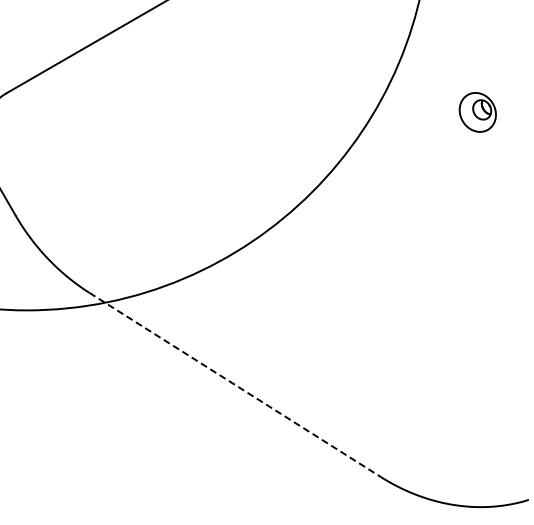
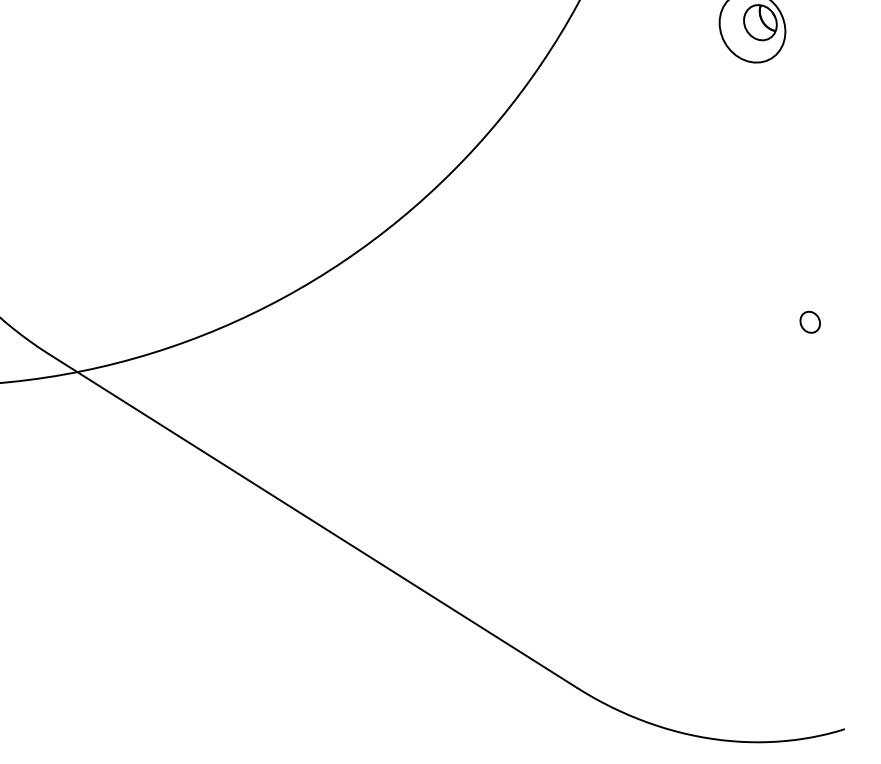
part: (509, 274) -> (809, 320), added
line: (235, 385) -> (313, 521), dashed -> solid

